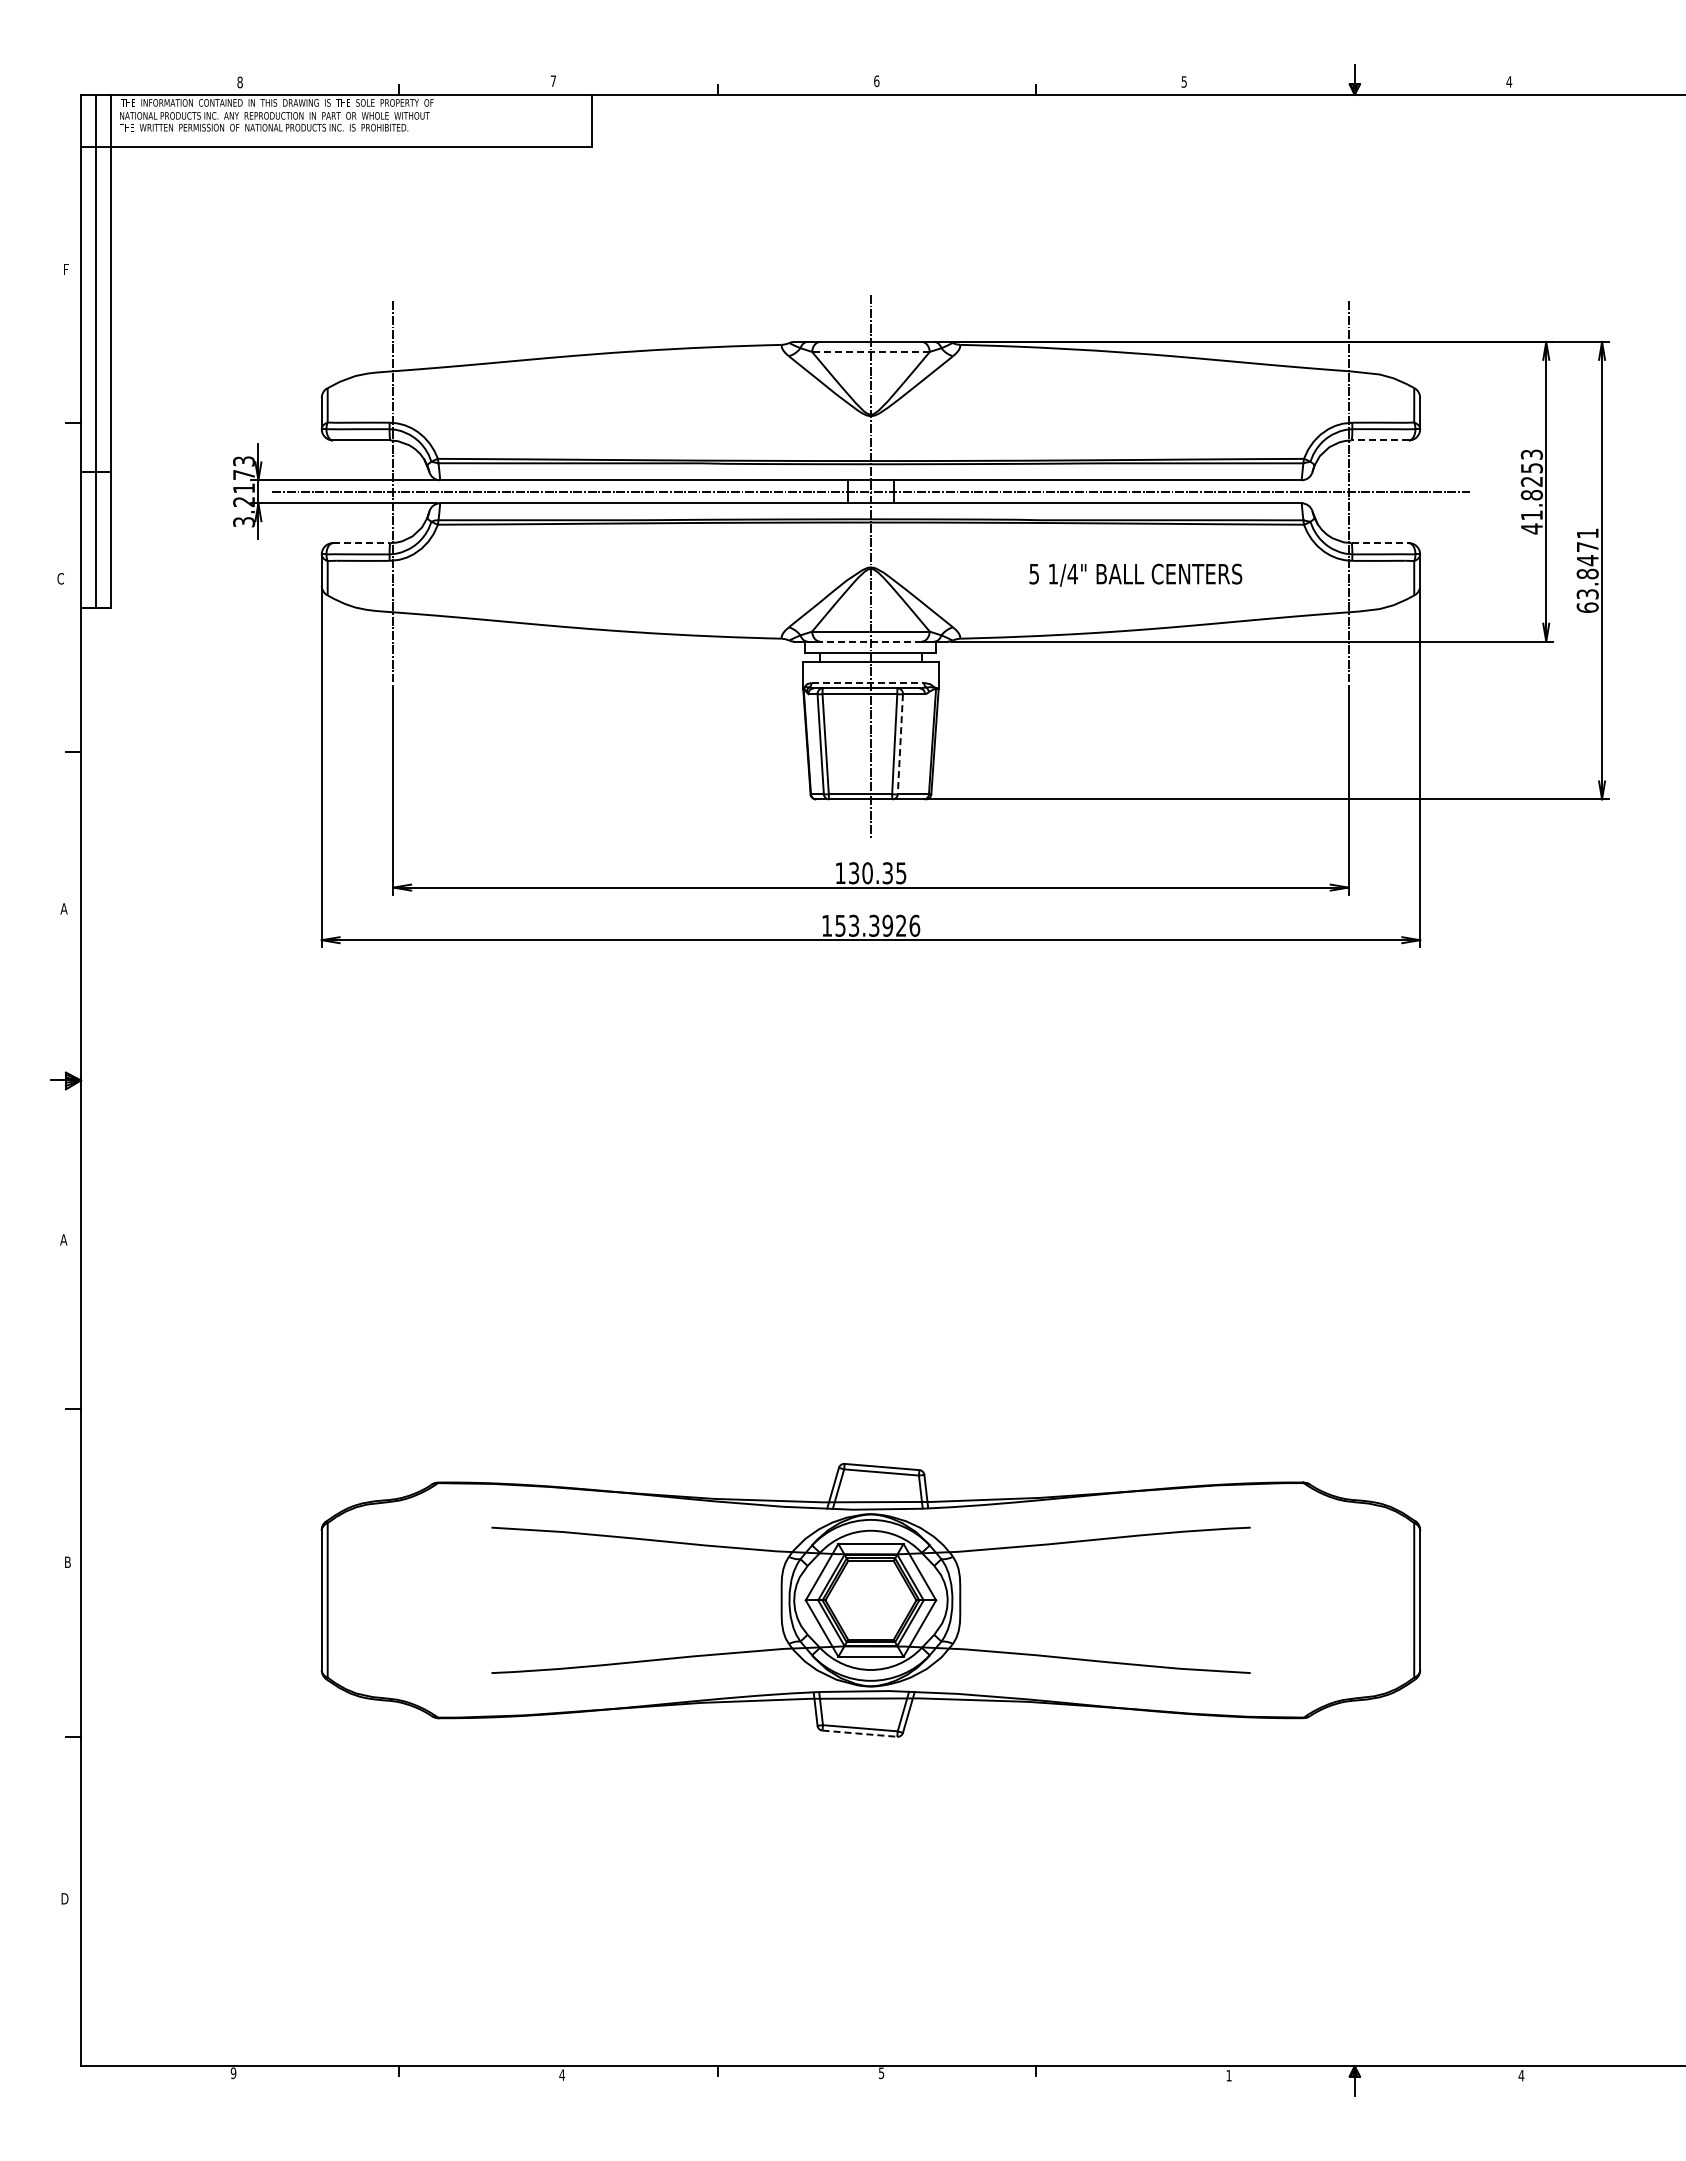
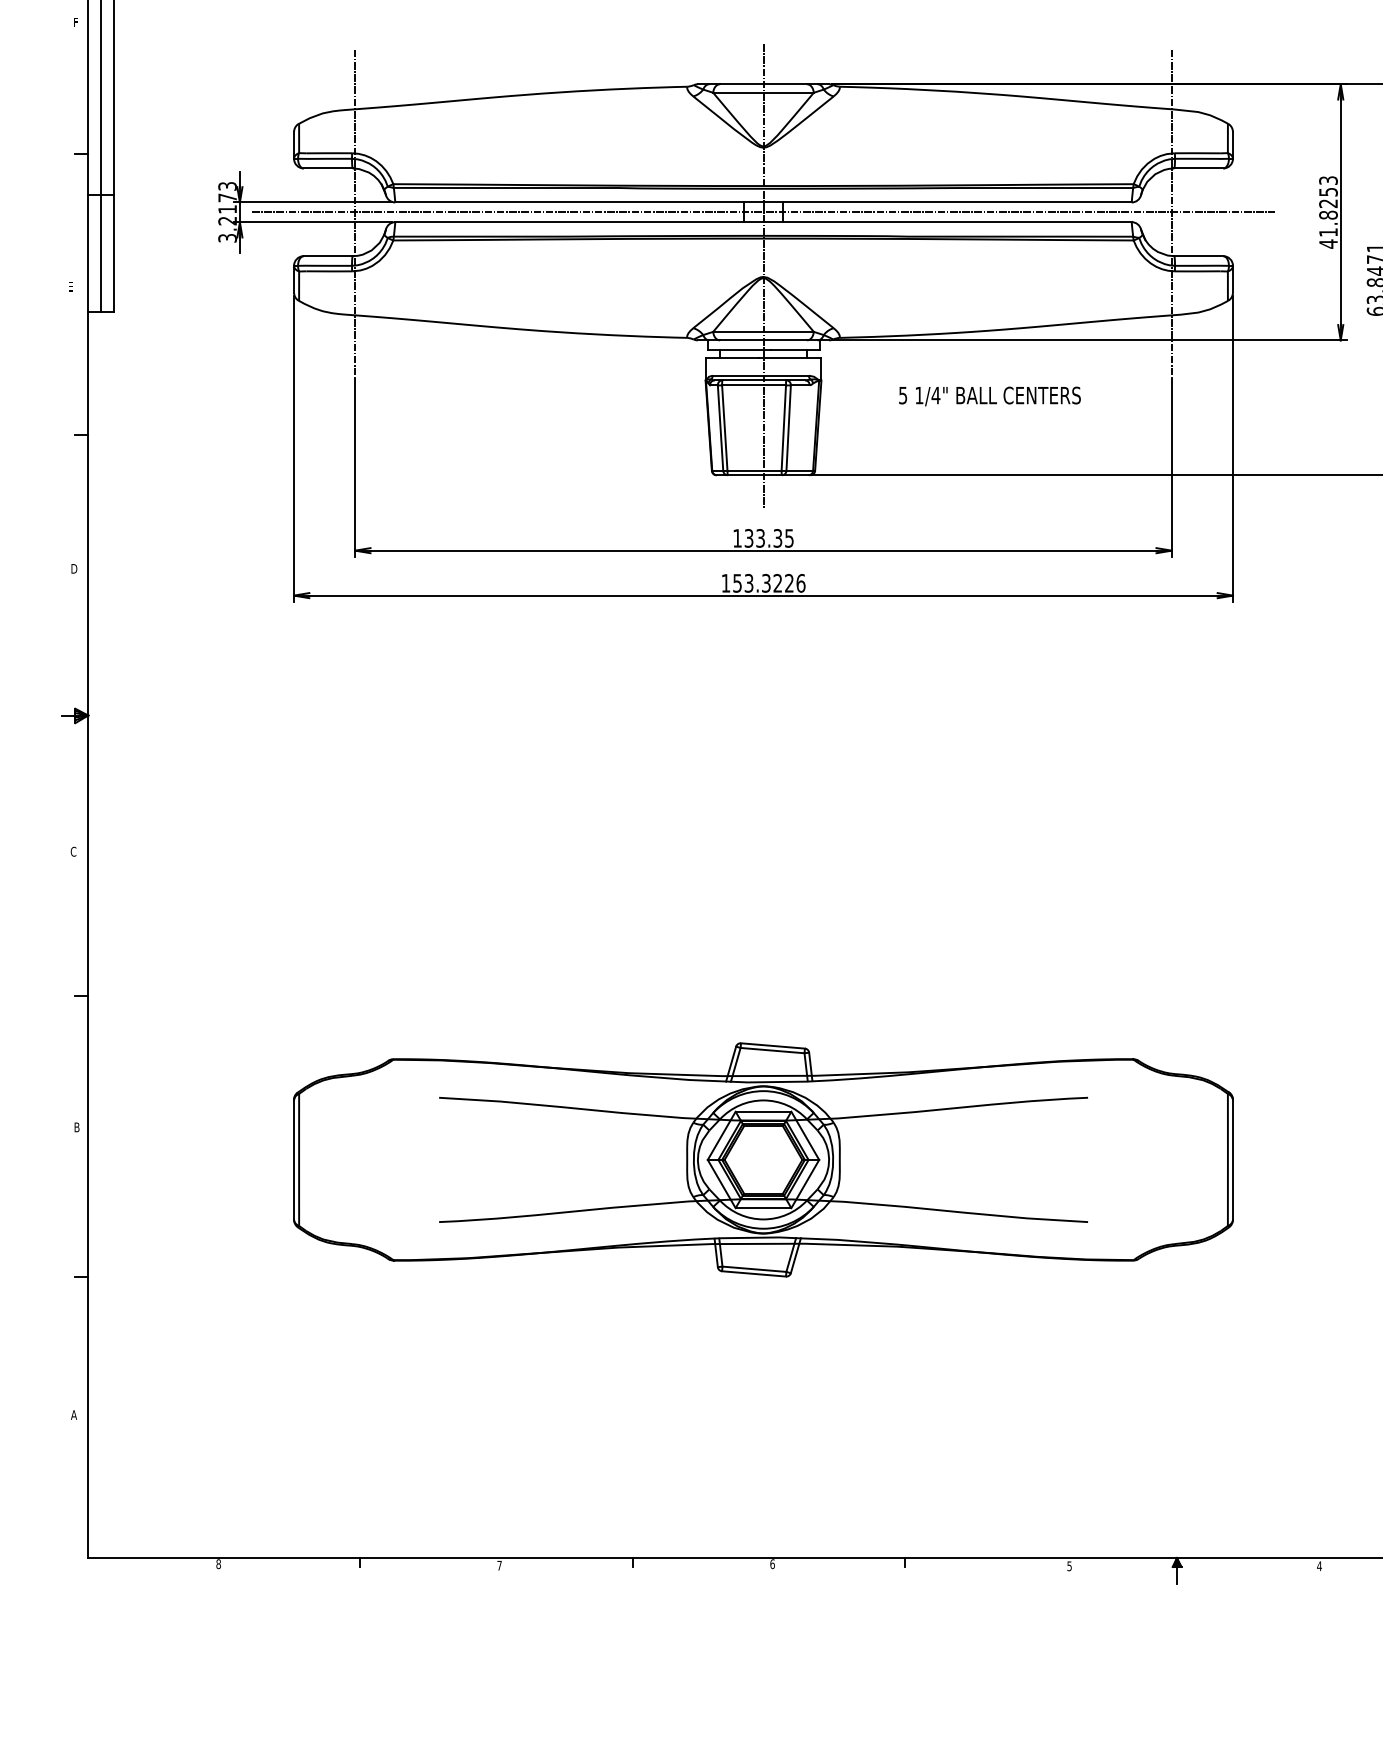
line: (870, 351) -> (763, 92), dashed -> solid
line: (1380, 440) -> (1199, 168), dashed -> solid
line: (361, 543) -> (328, 256), dashed -> solid
line: (1380, 543) -> (1199, 256), dashed -> solid
text: (1135, 574) -> (989, 395), moved
text: (60, 578) -> (70, 286), C -> E
line: (870, 641) -> (763, 340), dashed -> solid
line: (868, 682) -> (761, 375), dashed -> solid
line: (900, 744) -> (788, 428), dashed -> solid
text: (867, 873) -> (760, 538), 130.35 -> 133.35
text: (64, 908) -> (74, 568), A -> D
text: (887, 925) -> (777, 583), 153.3926 -> 153.3226
text: (63, 1239) -> (73, 851), A -> C
line: (859, 1733) -> (753, 1273), dashed -> solid
text: (64, 1898) -> (74, 1414), D -> A
text: (233, 2073) -> (218, 1564), 9 -> 8
text: (881, 2073) -> (772, 1564), 5 -> 6
text: (562, 2074) -> (499, 1565), 4 -> 7
text: (1228, 2075) -> (1069, 1566), 1 -> 5

